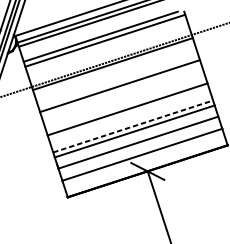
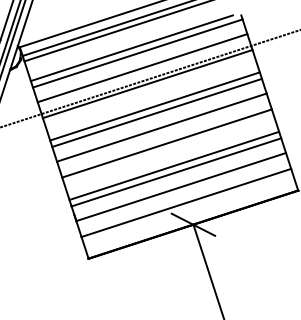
line: (108, 52) -> (142, 68), added
line: (118, 81) -> (154, 106), added
line: (123, 97) -> (161, 127), added
line: (133, 126) -> (174, 165), dashed -> solid

